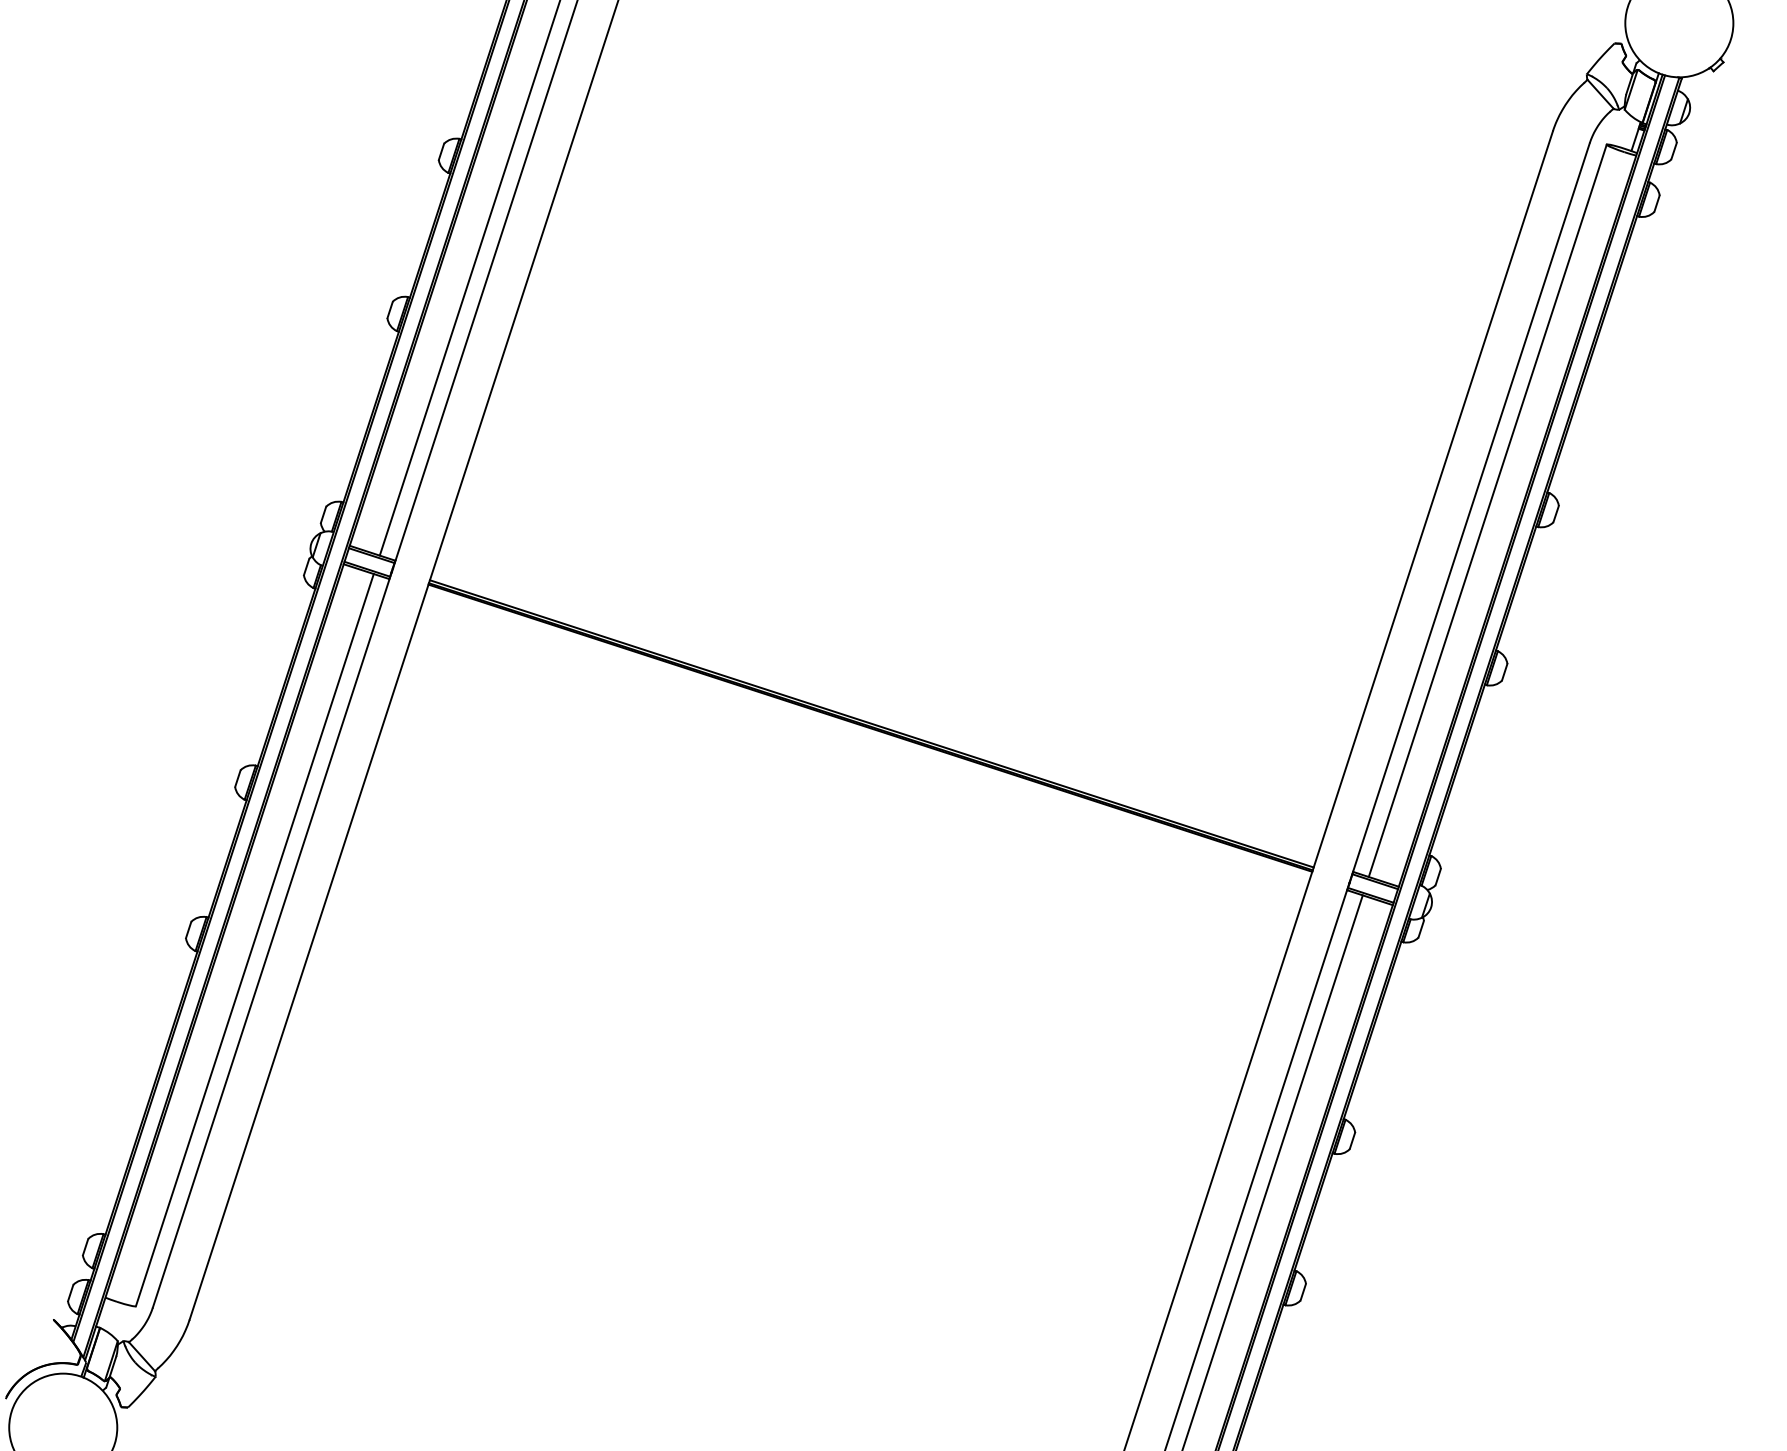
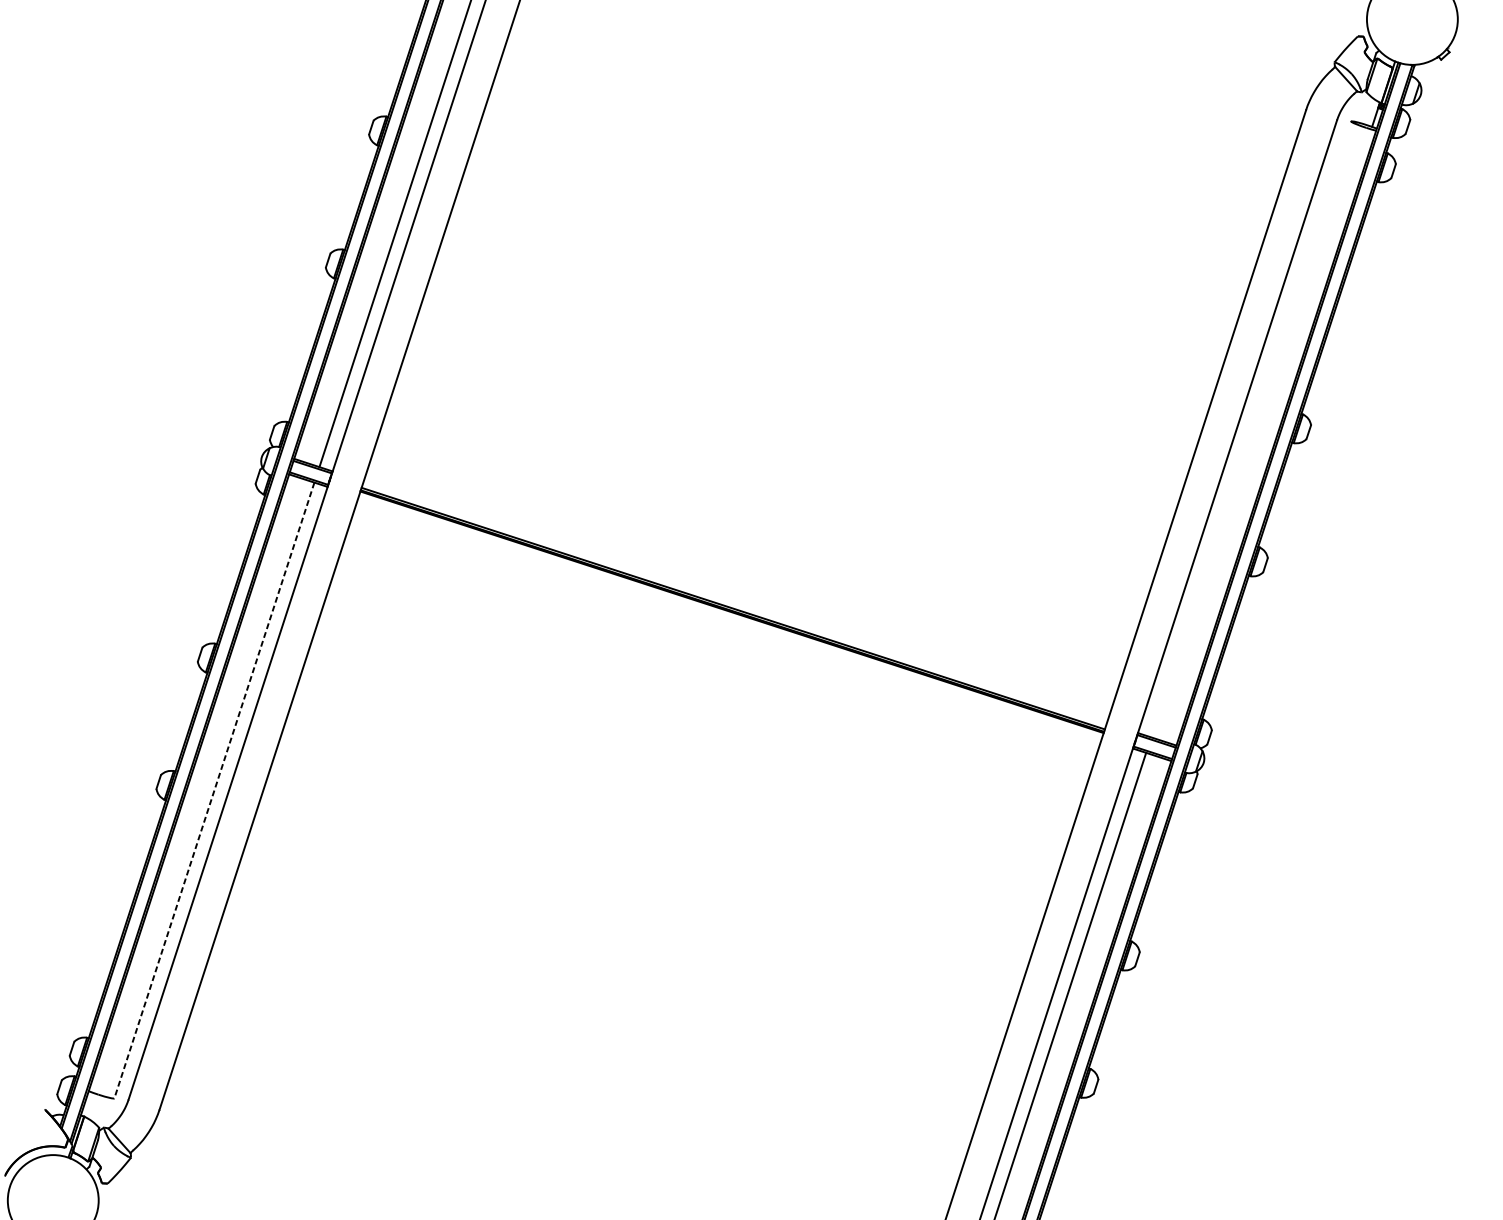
line: (1487, 510) -> (1251, 429), removed
line: (254, 940) -> (214, 790), solid -> dashed

